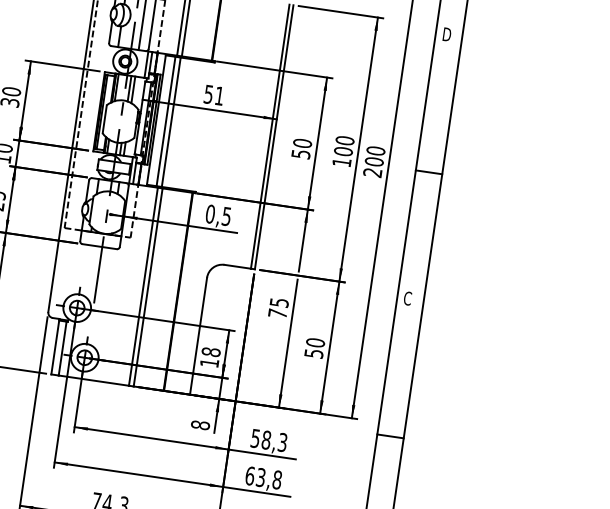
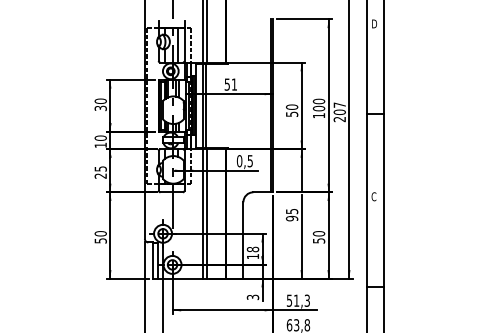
text: (375, 149) -> (339, 104), 200 -> 207
text: (276, 313) -> (291, 218), 75 -> 95
text: (199, 425) -> (252, 297), 8 -> 3
text: (266, 439) -> (296, 300), 58,3 -> 51,3

